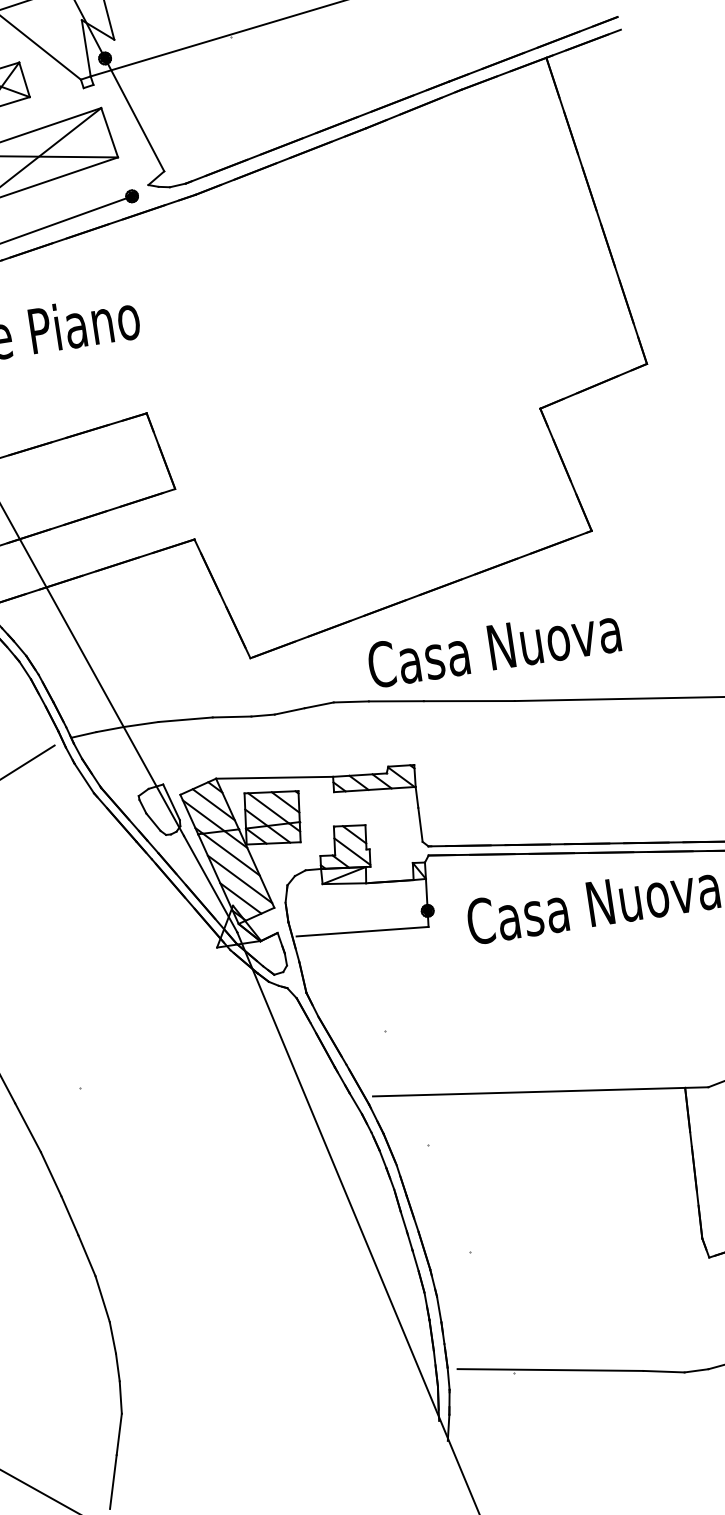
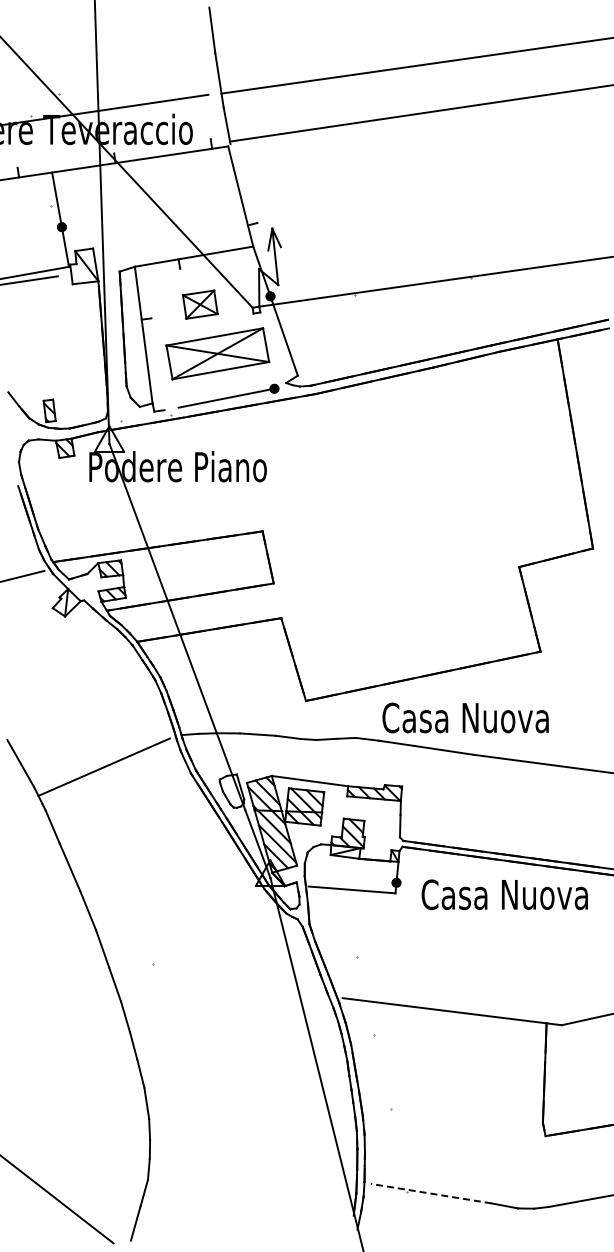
line: (549, 1369) -> (430, 1193), solid -> dashed

